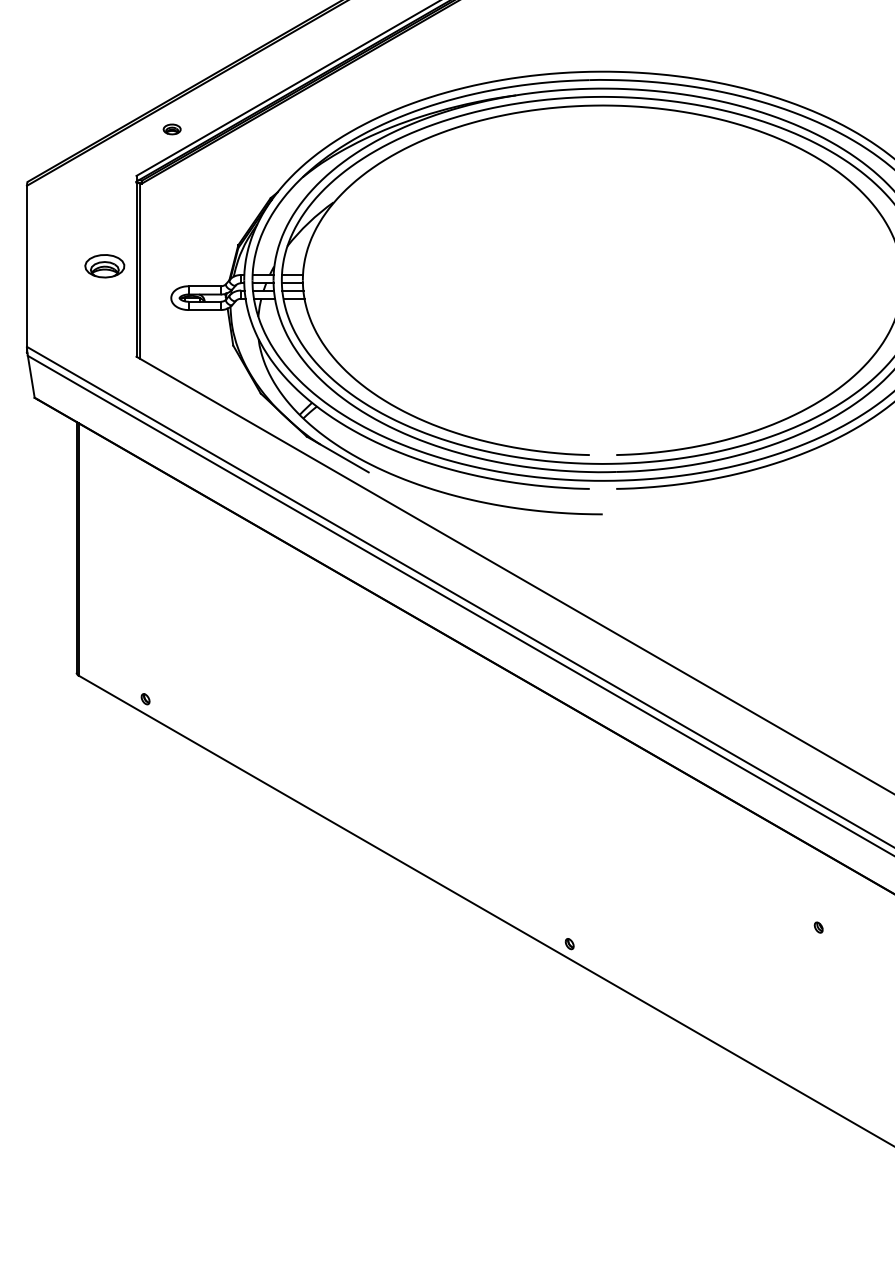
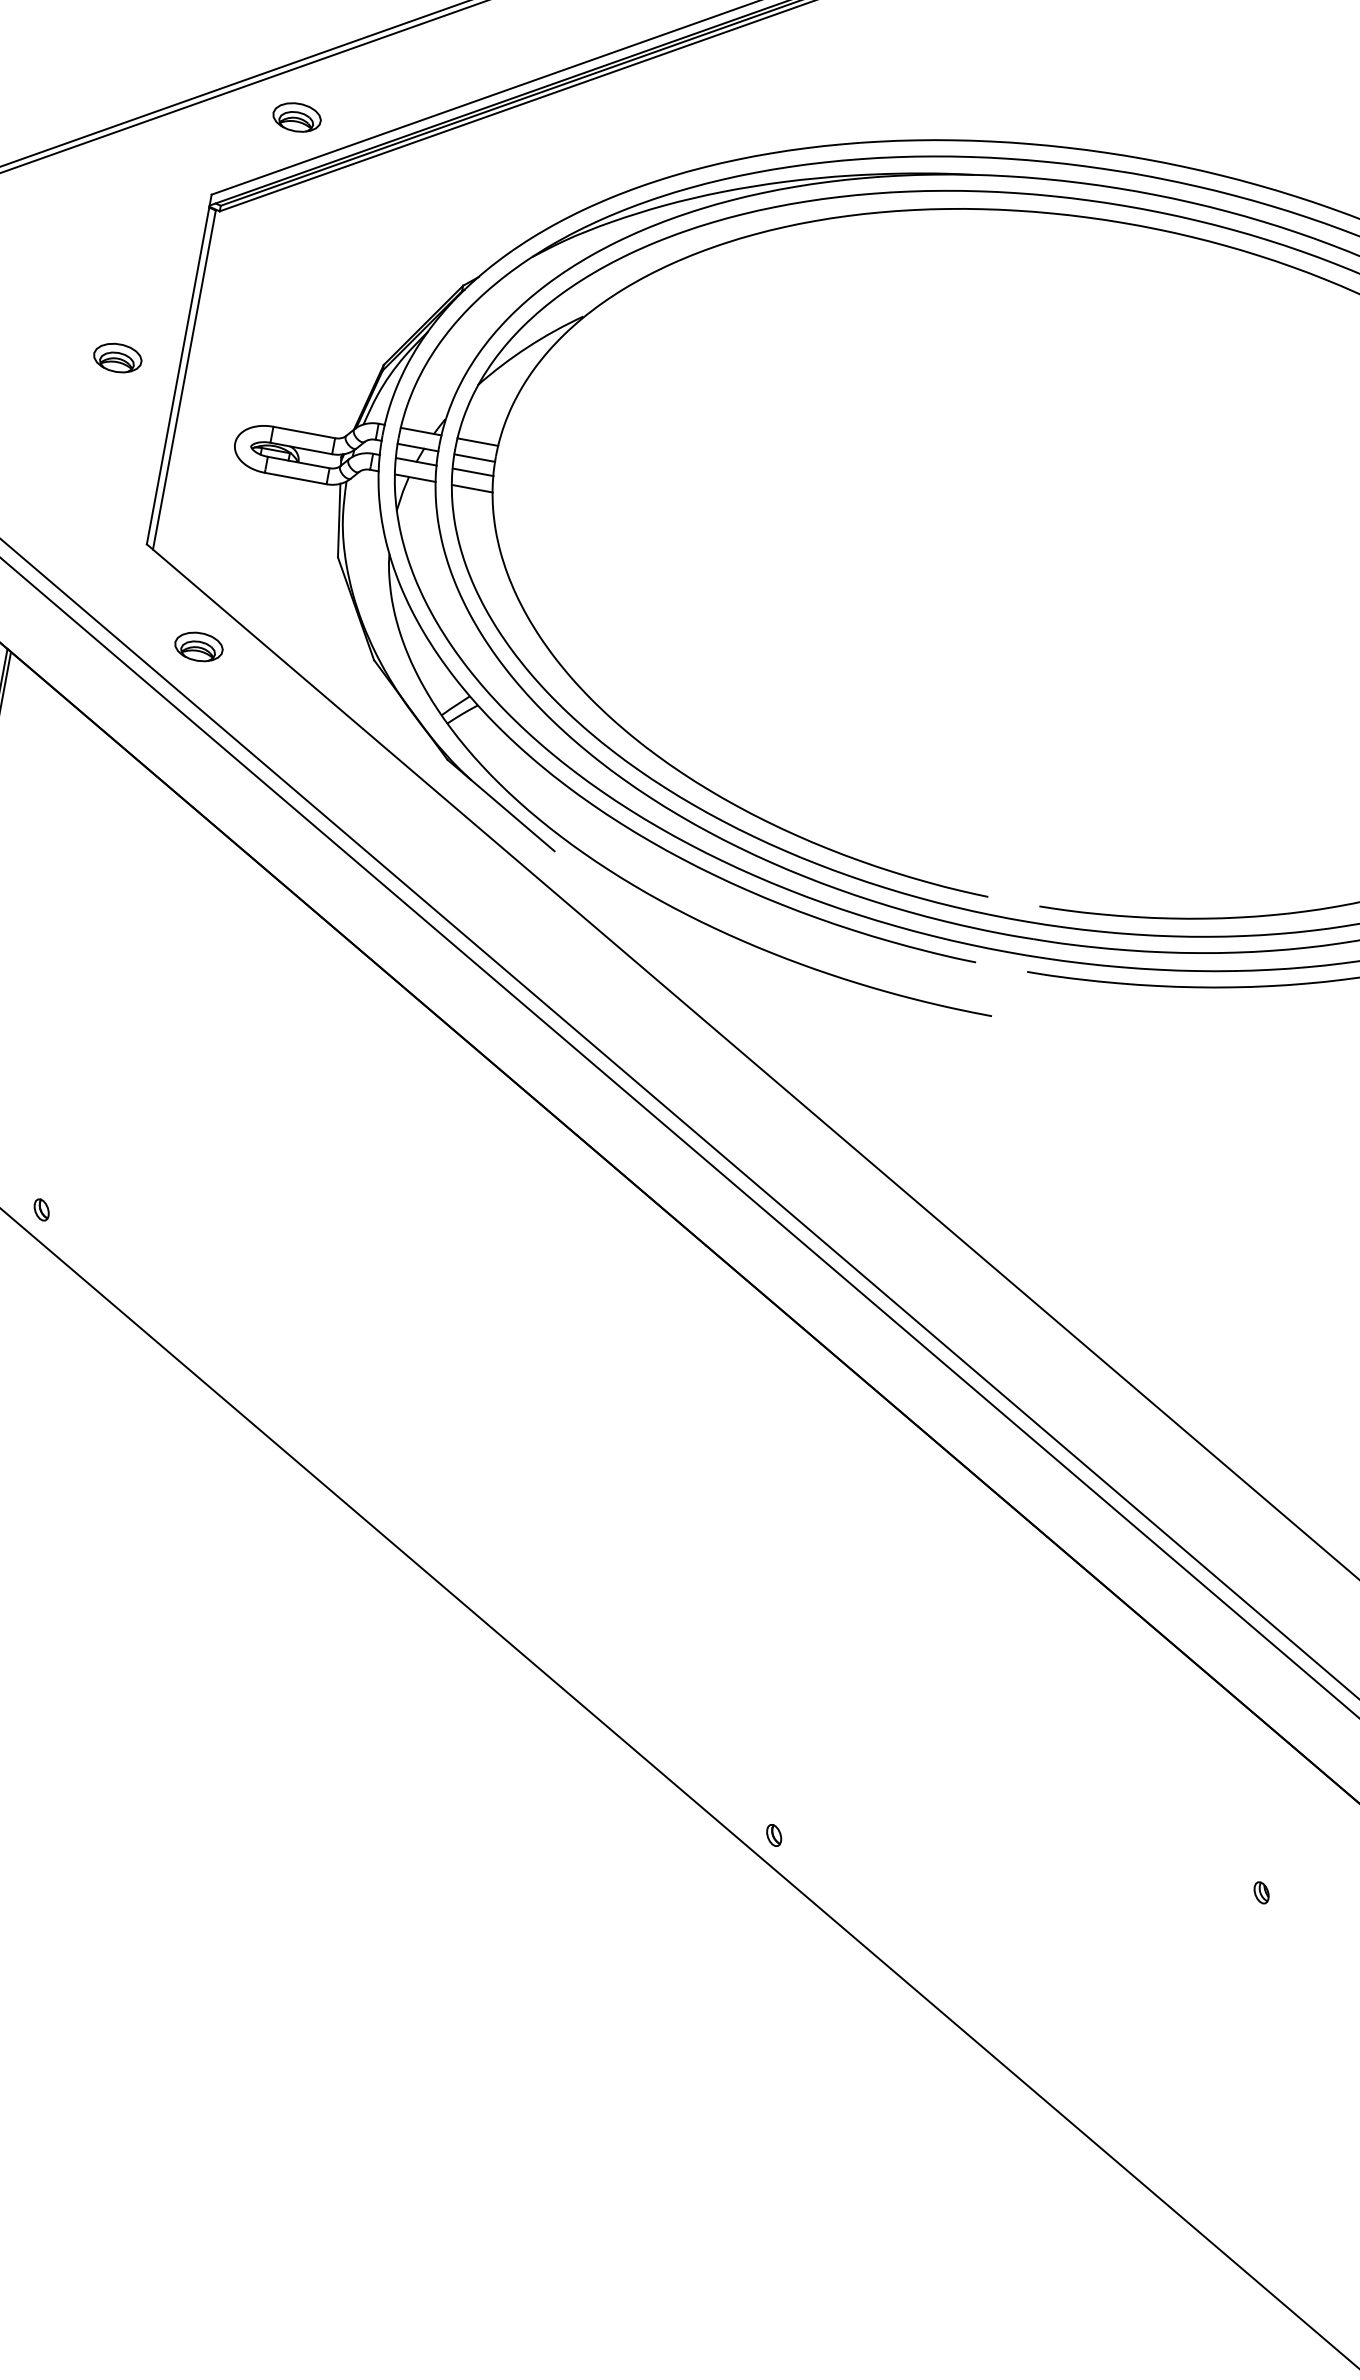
part: (172, 129) -> (297, 117), size x1.43
part: (104, 266) -> (117, 358), size x0.62
part: (172, 403) -> (199, 647), added

